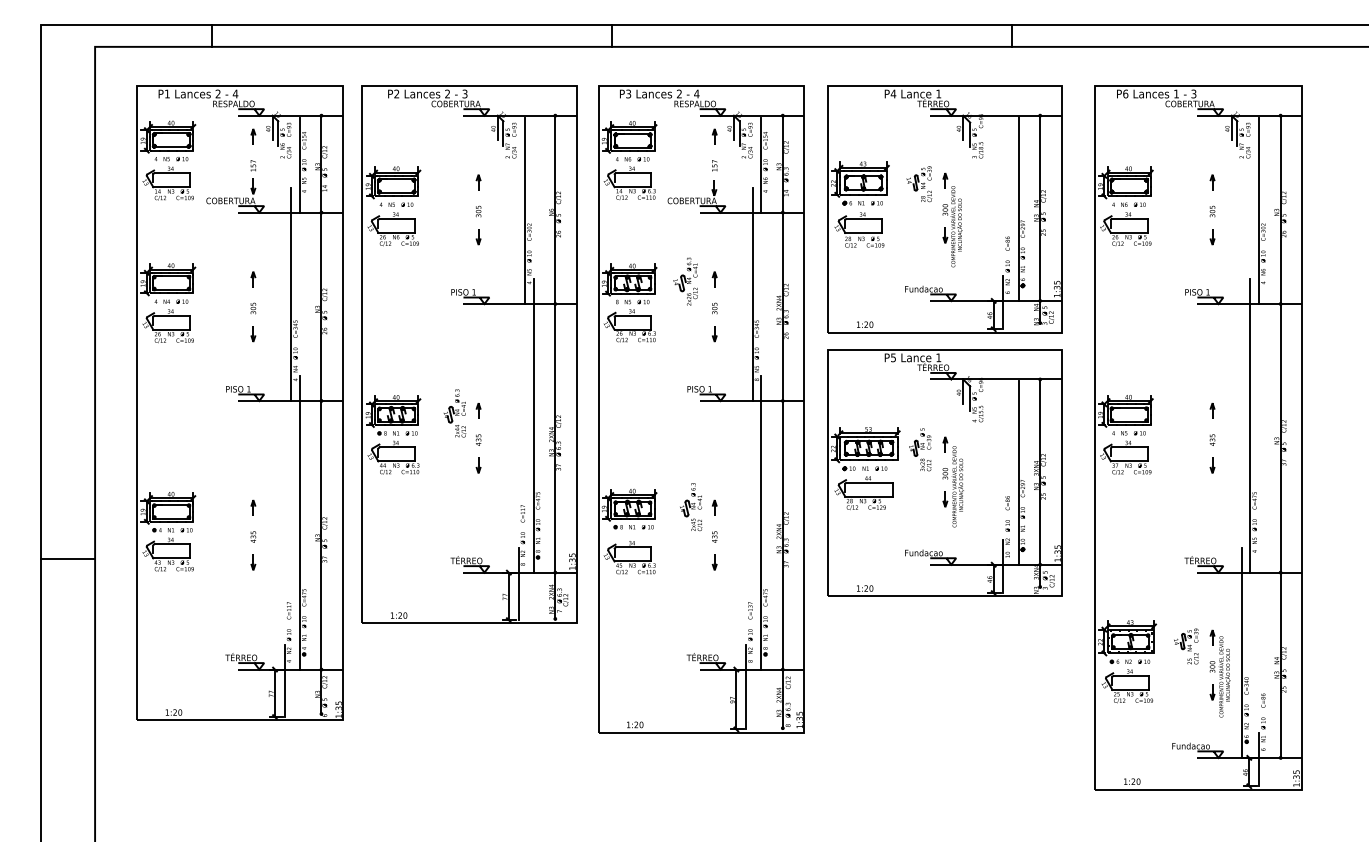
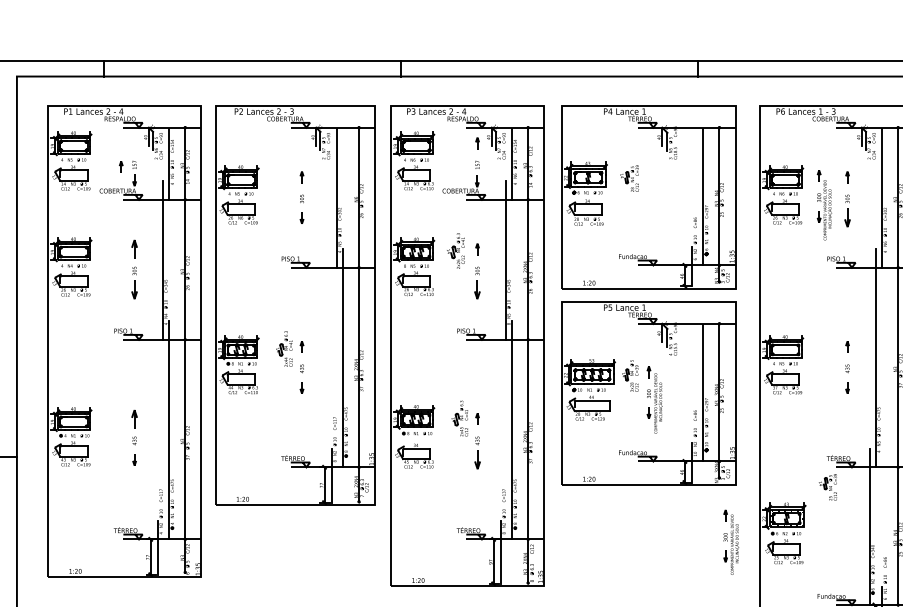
part: (253, 136) -> (121, 166), moved
part: (952, 219) -> (824, 204), moved
part: (1212, 237) -> (847, 218), size x1.6
part: (253, 279) -> (134, 249), size x1.6
part: (253, 334) -> (134, 290), size x1.6
part: (714, 334) -> (477, 290), size x1.6
part: (253, 507) -> (134, 418), size x1.6
part: (714, 562) -> (477, 459), size x1.6
part: (1186, 646) -> (828, 487), moved
part: (1219, 673) -> (730, 542), moved

